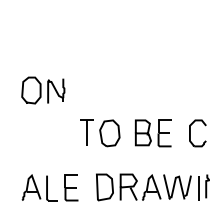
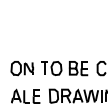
part: (41, 90) -> (21, 68), moved

